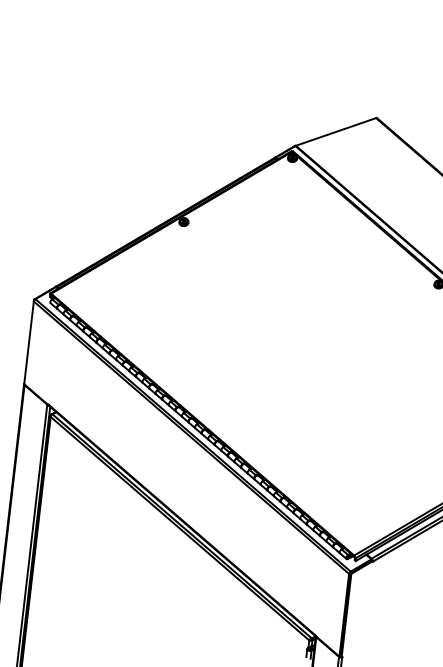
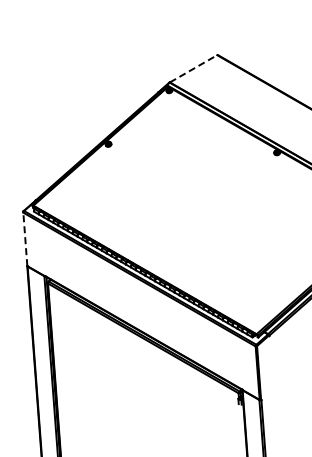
line: (337, 131) -> (194, 68), solid -> dashed
line: (29, 343) -> (25, 239), solid -> dashed

